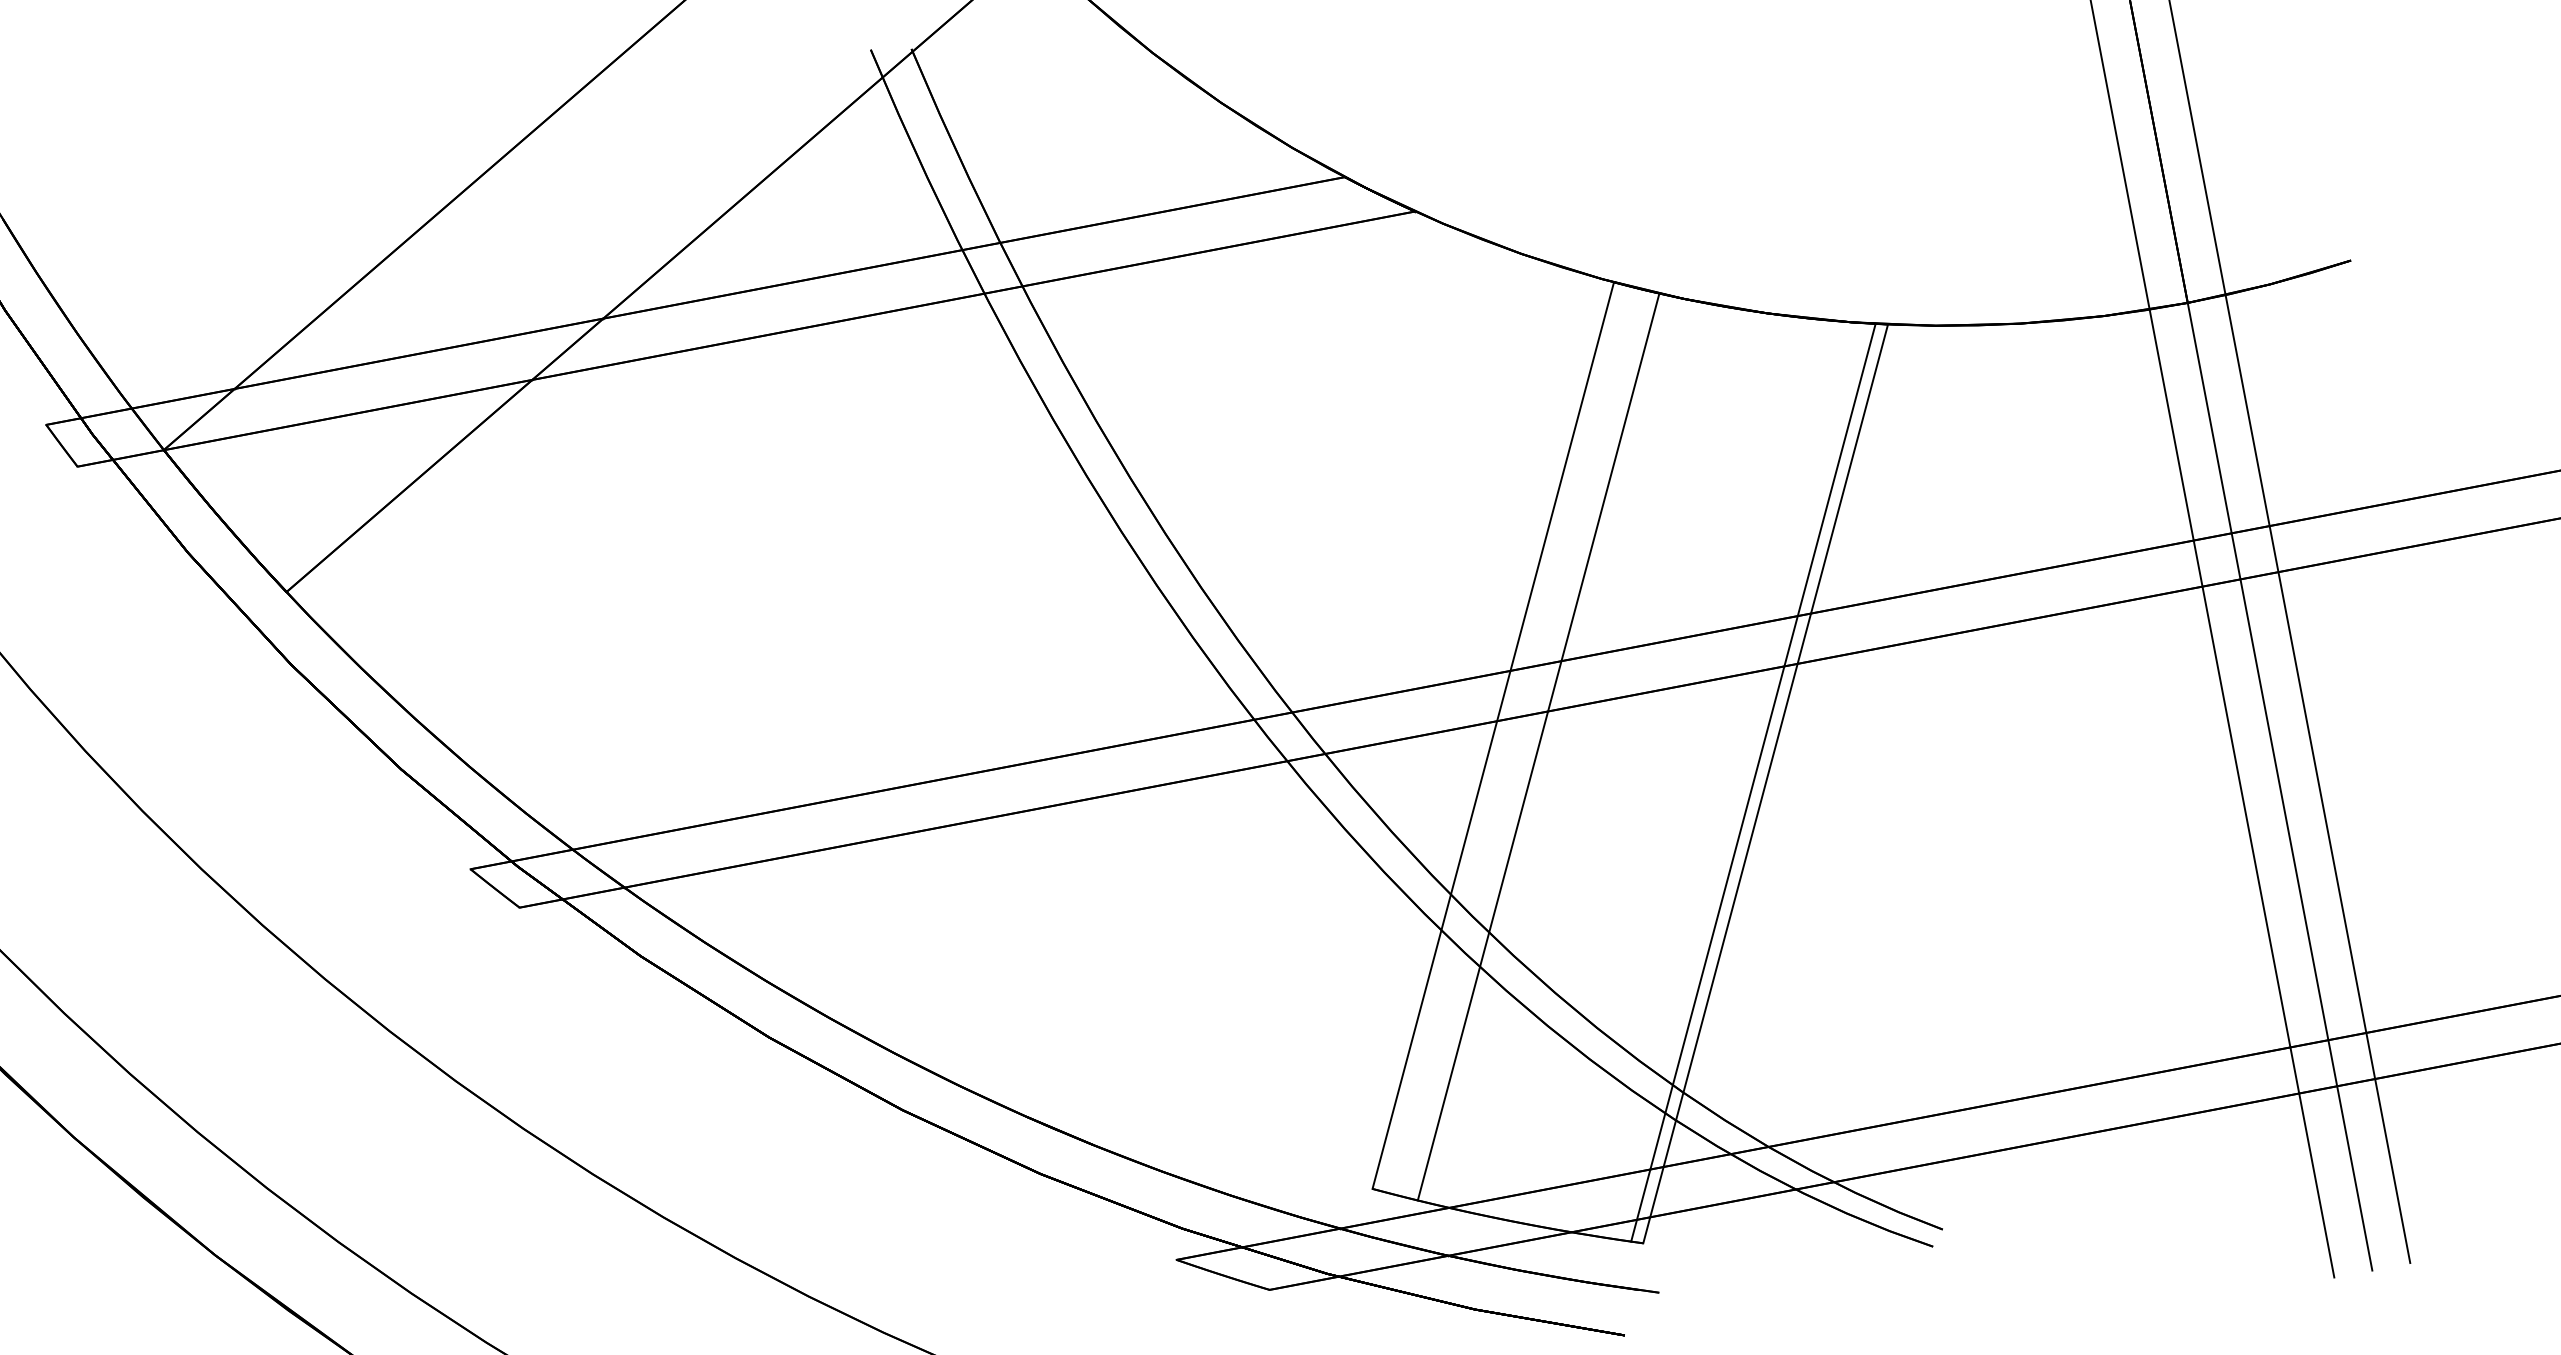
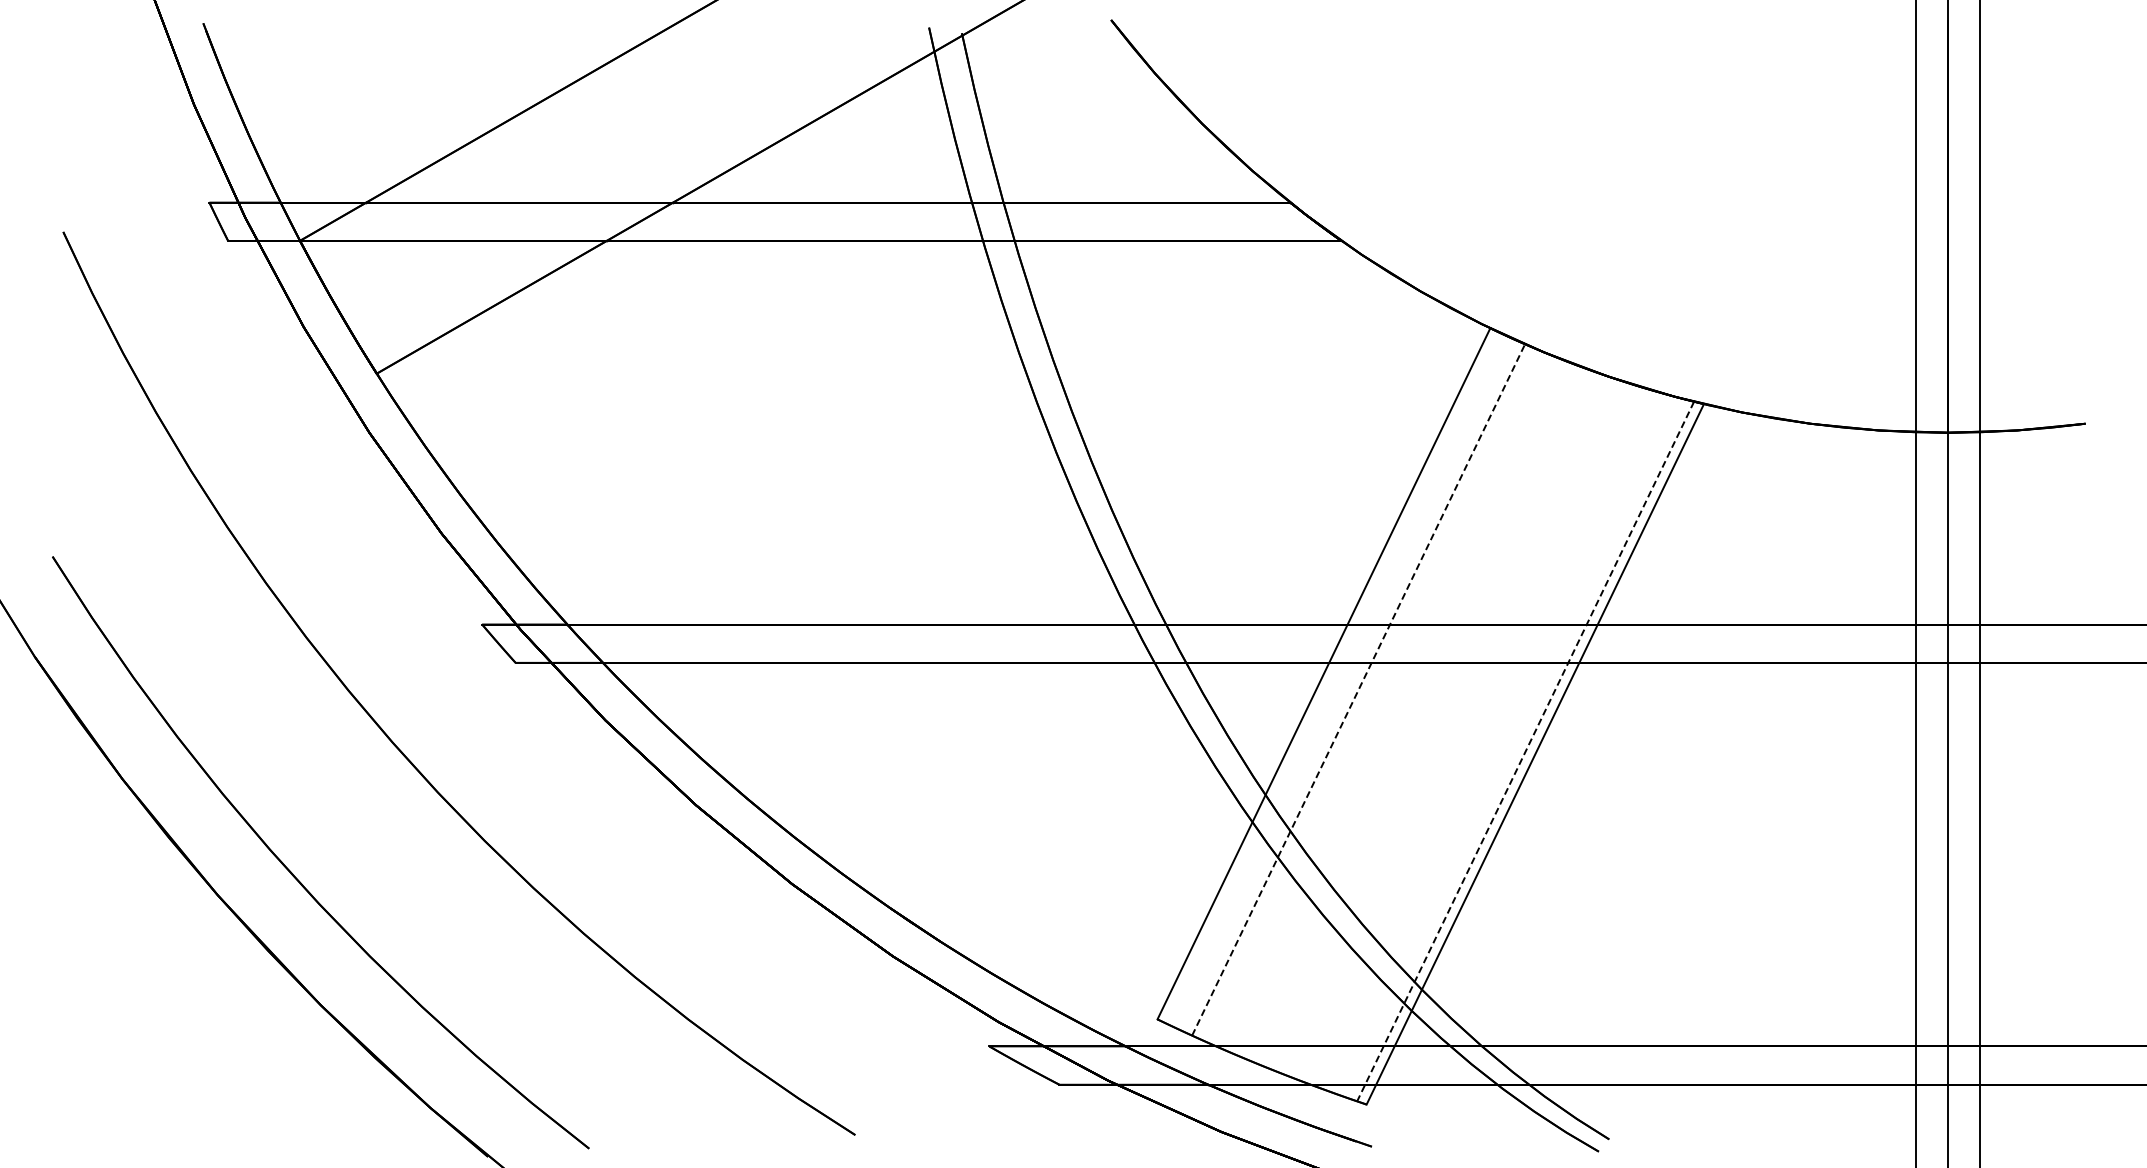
line: (1538, 746) -> (1358, 689), solid -> dashed
line: (1753, 783) -> (1525, 752), solid -> dashed

